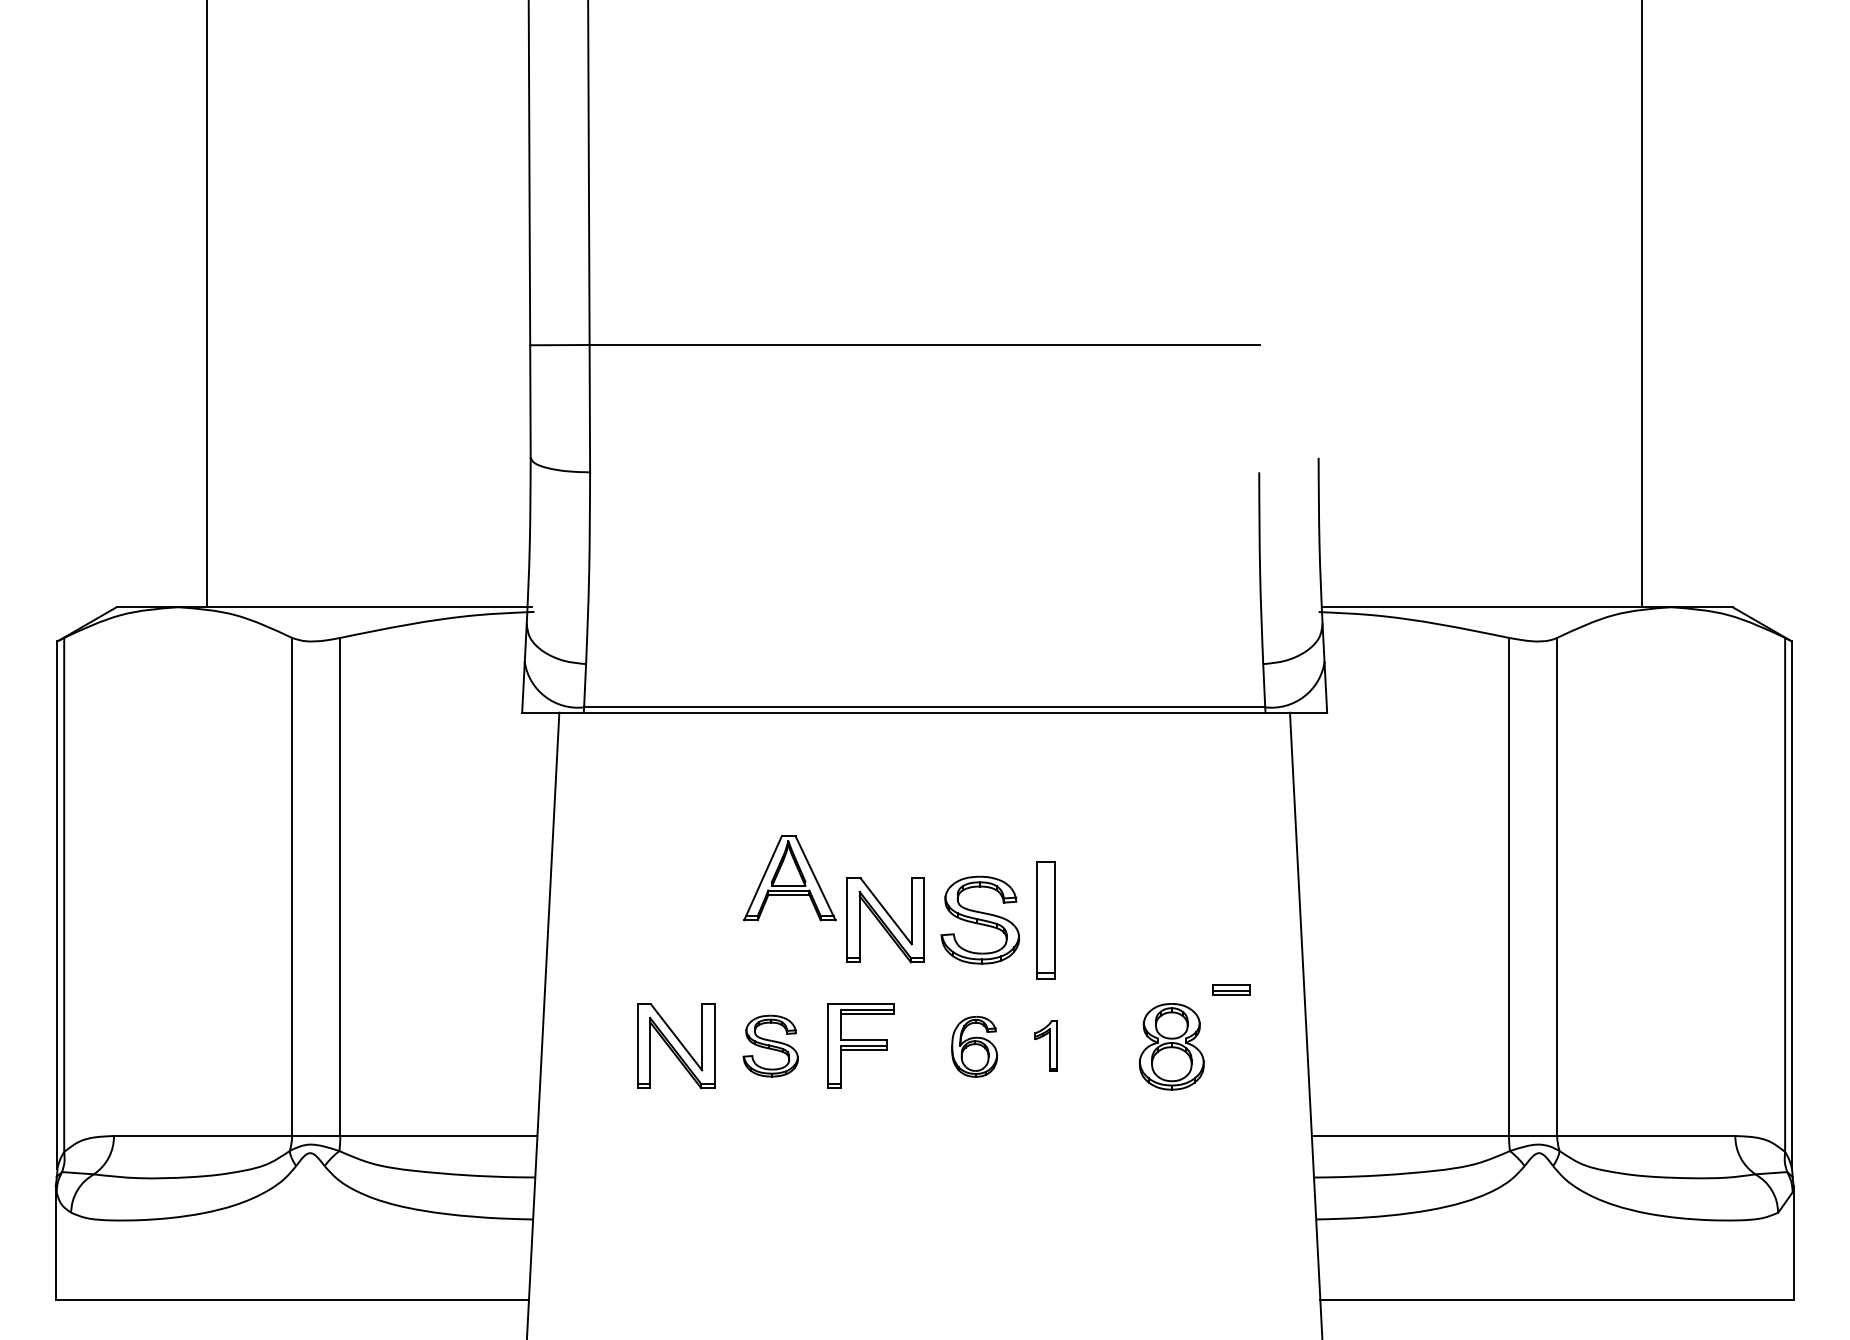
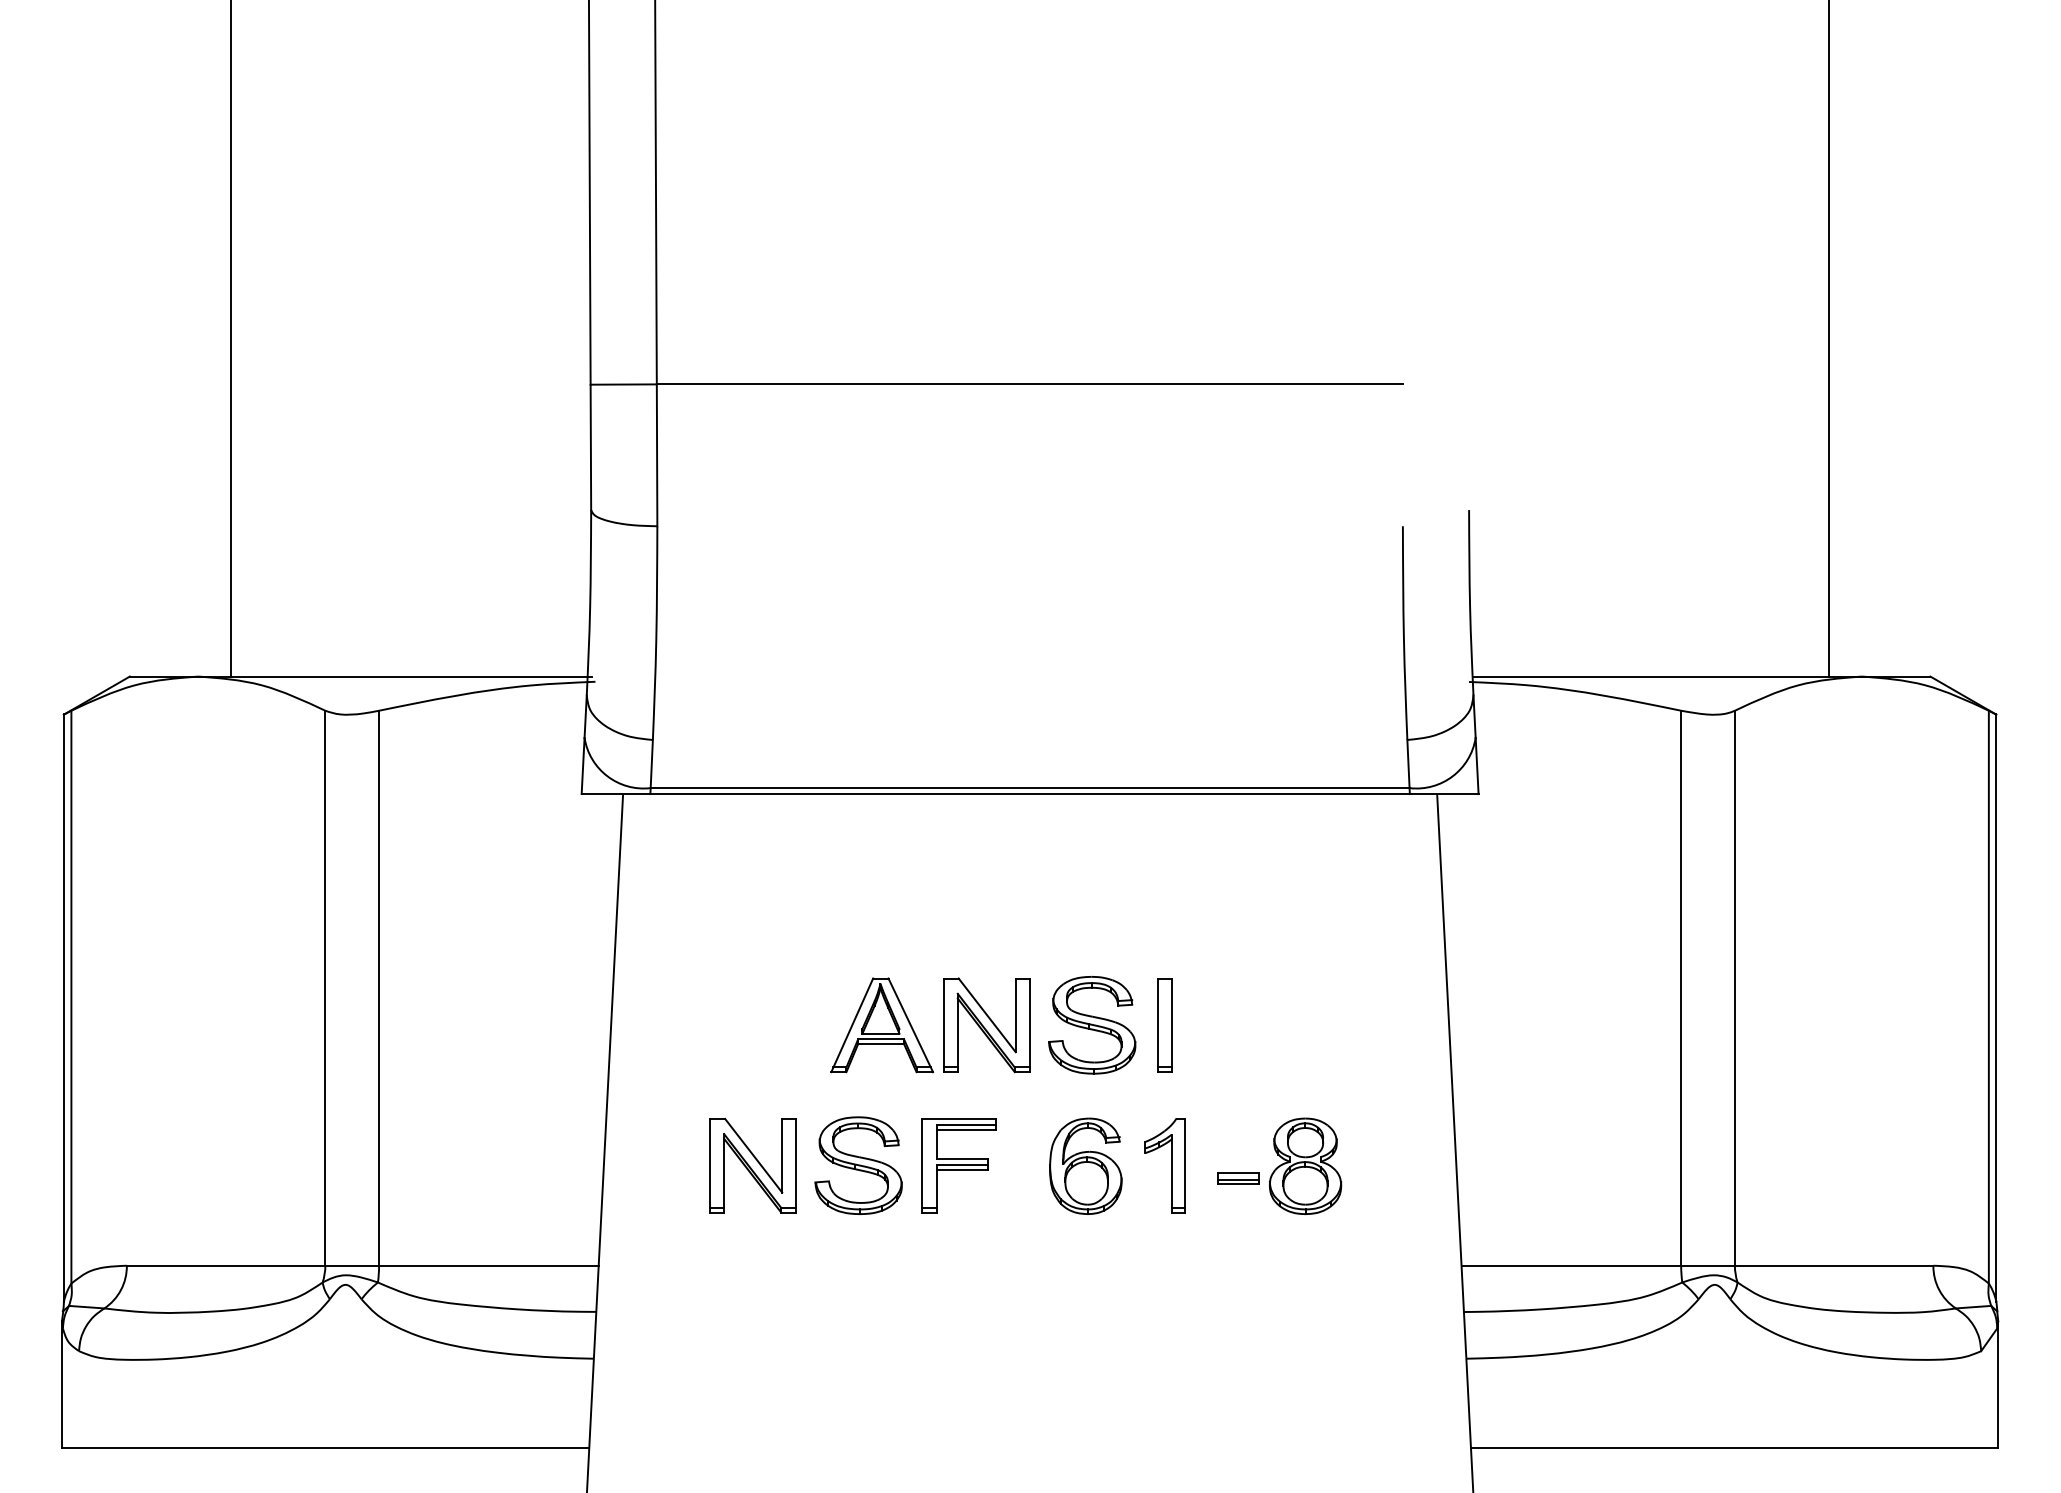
part: (789, 878) -> (881, 1025), moved
part: (1045, 919) -> (1164, 1024), size x0.71
part: (1231, 989) -> (1238, 1178), moved
part: (770, 1045) -> (858, 1164), size x1.43
part: (1045, 1045) -> (1164, 1164), size x1.67
part: (974, 1046) -> (1085, 1165), size x1.43

